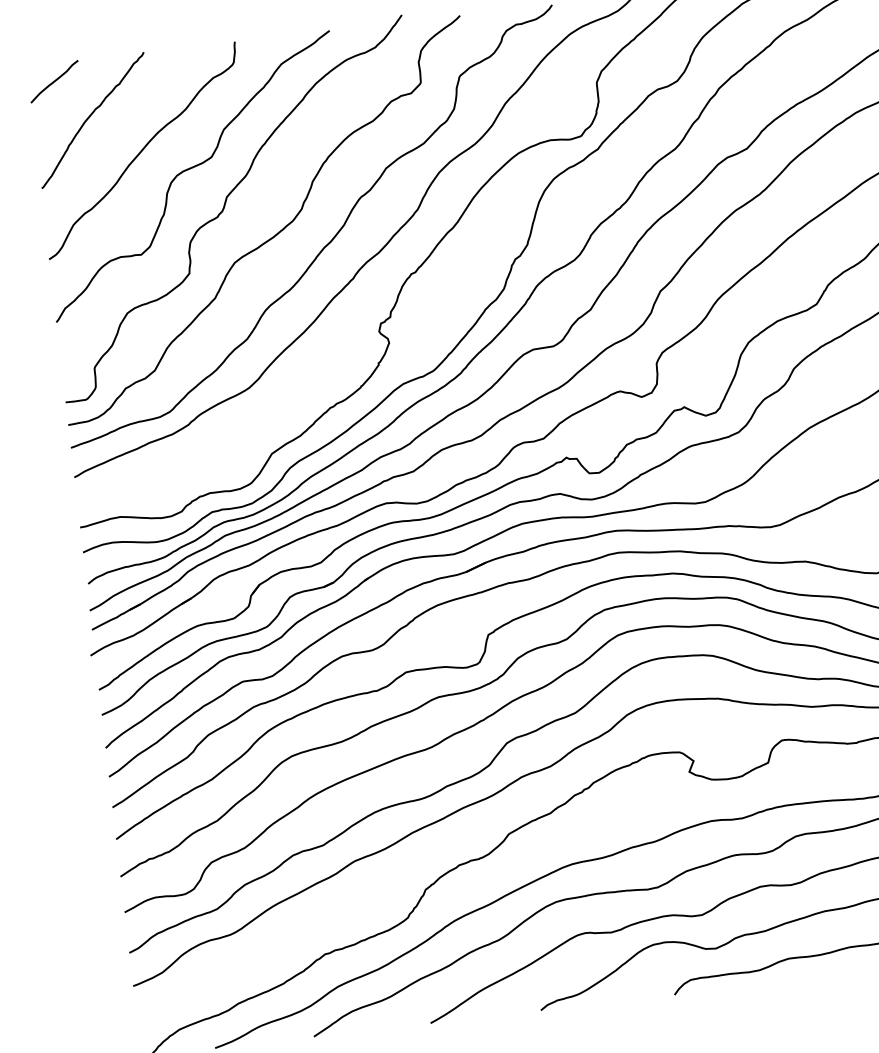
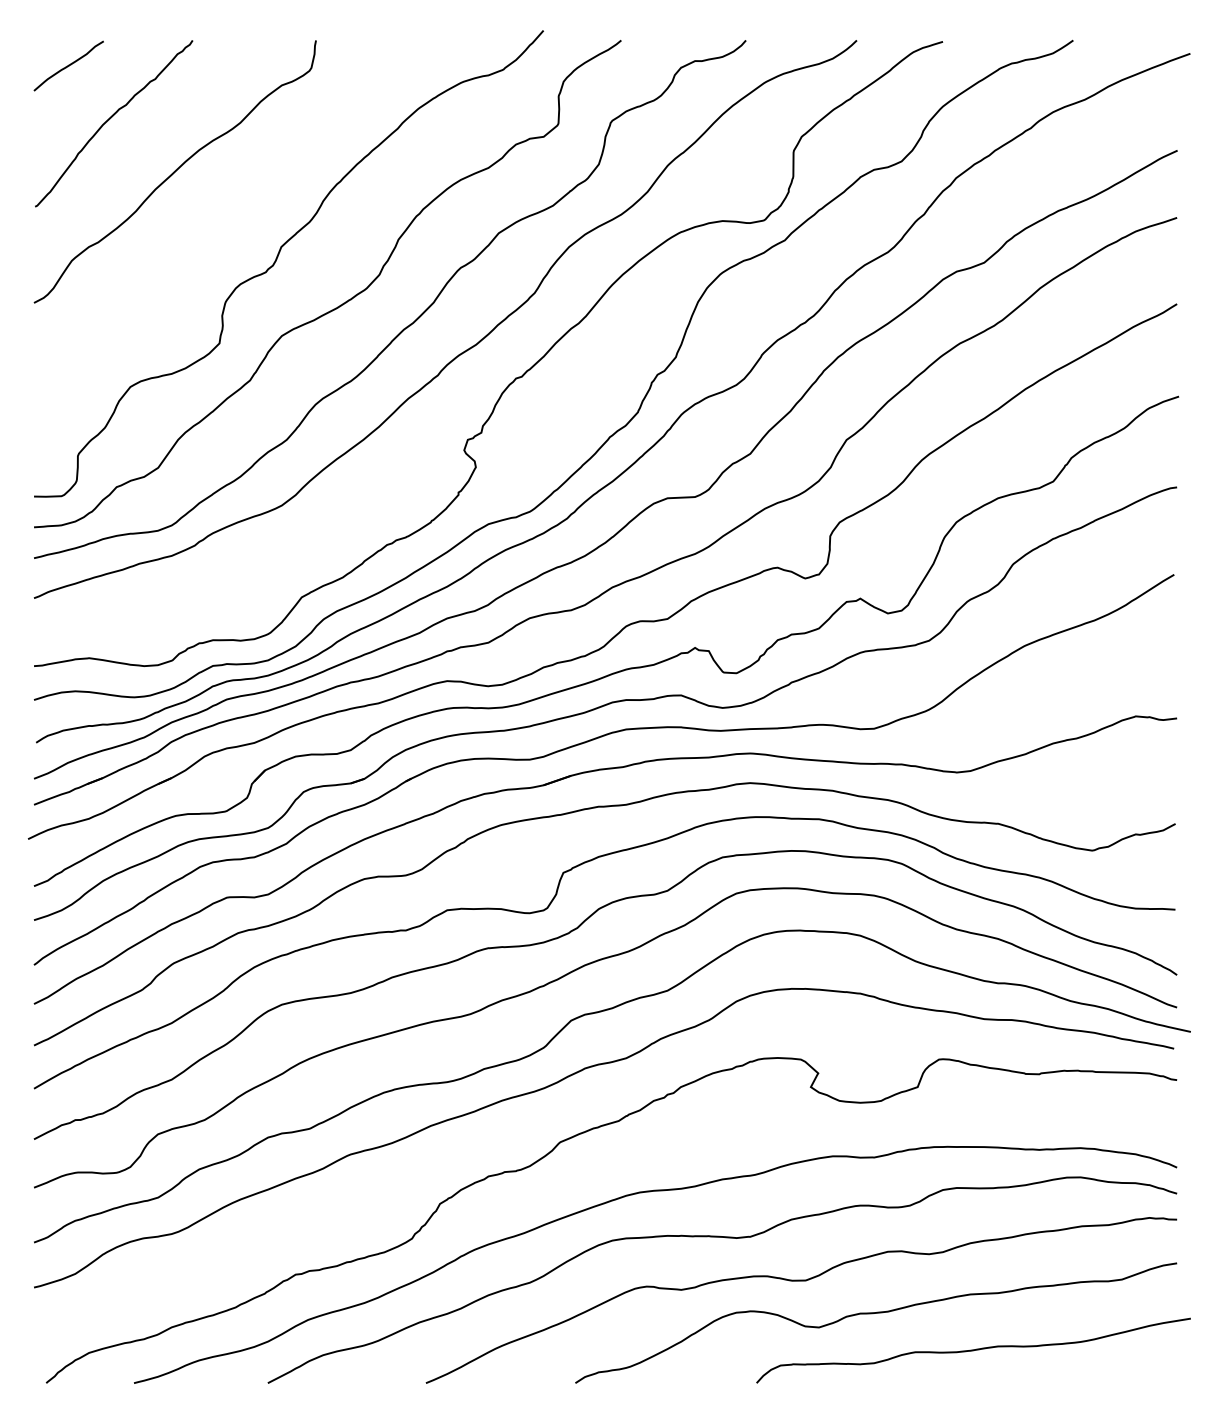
curve: (189, 169) -> (235, 204), removed

